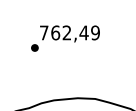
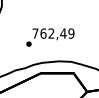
text: (65, 38) -> (50, 37), moved

